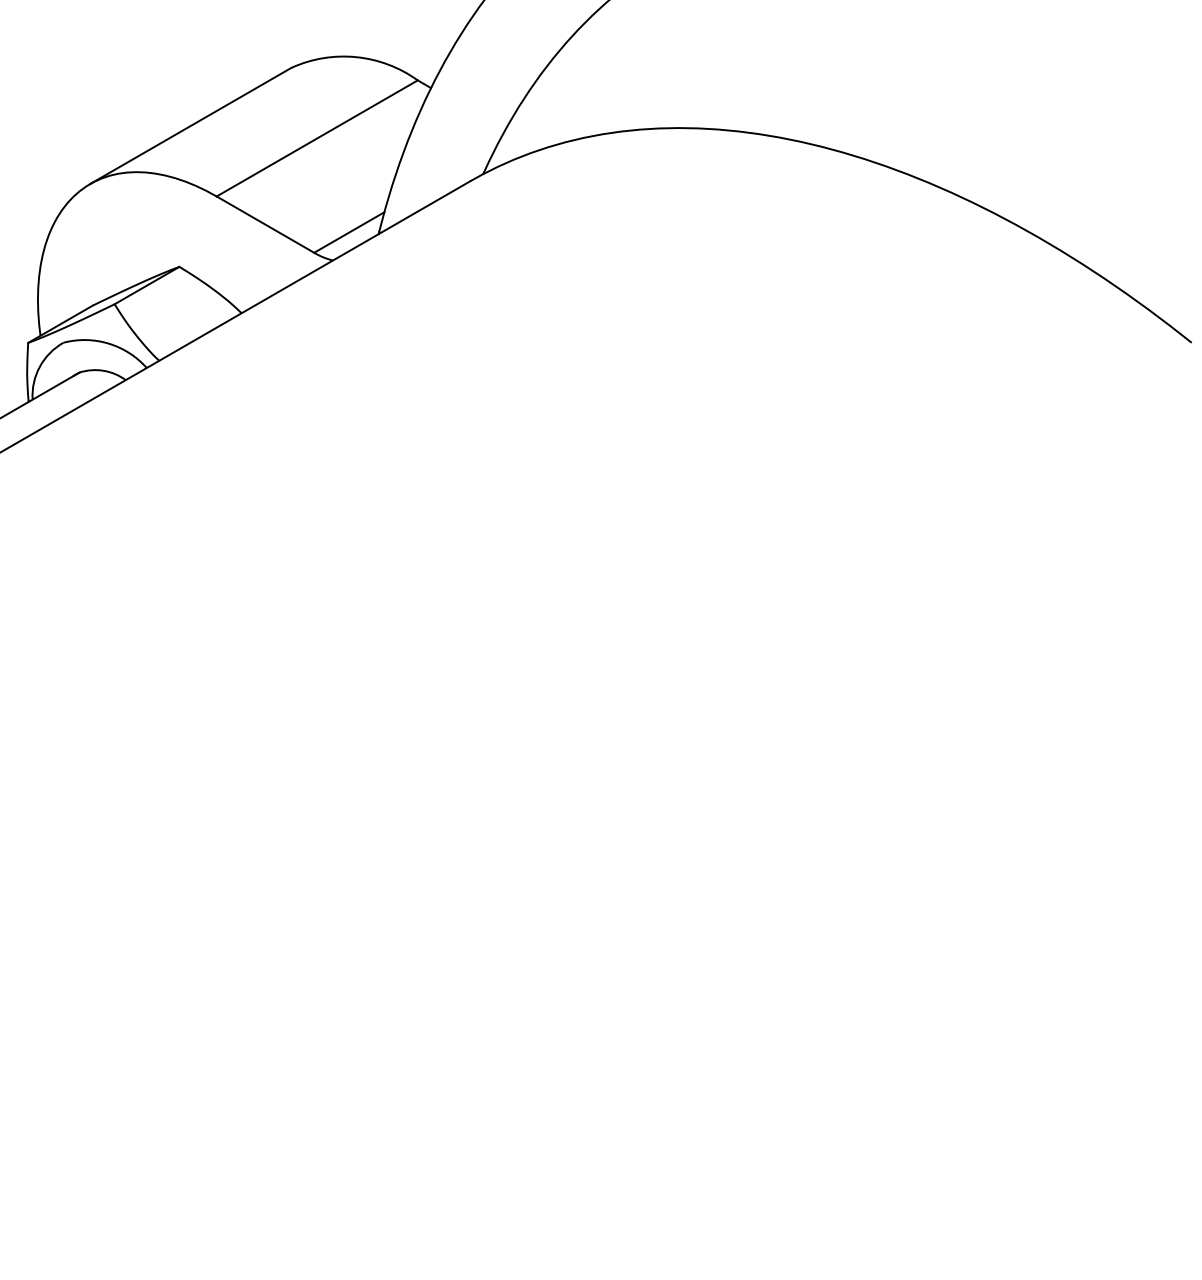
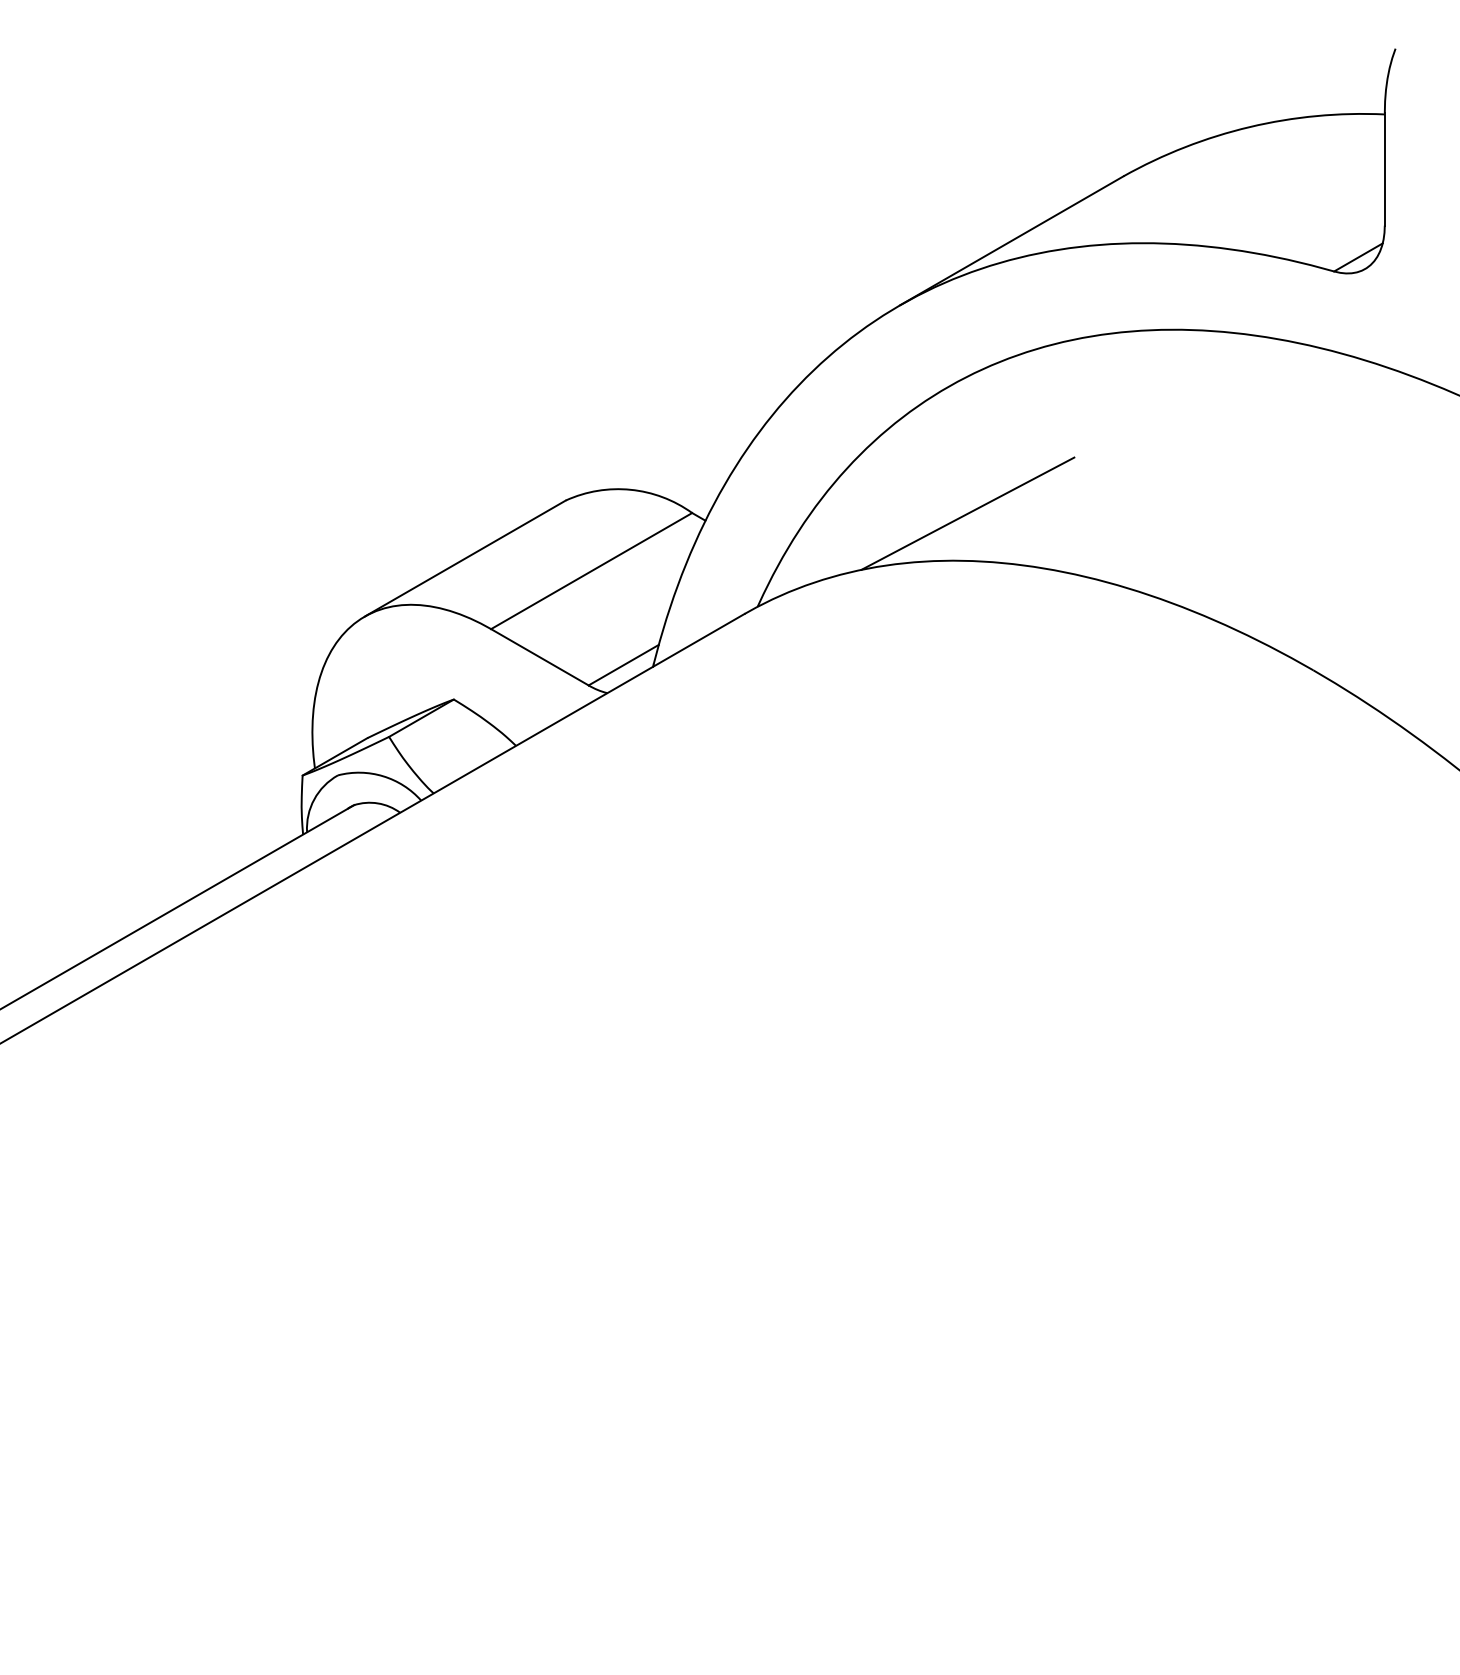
line: (693, 80) -> (967, 513), added

